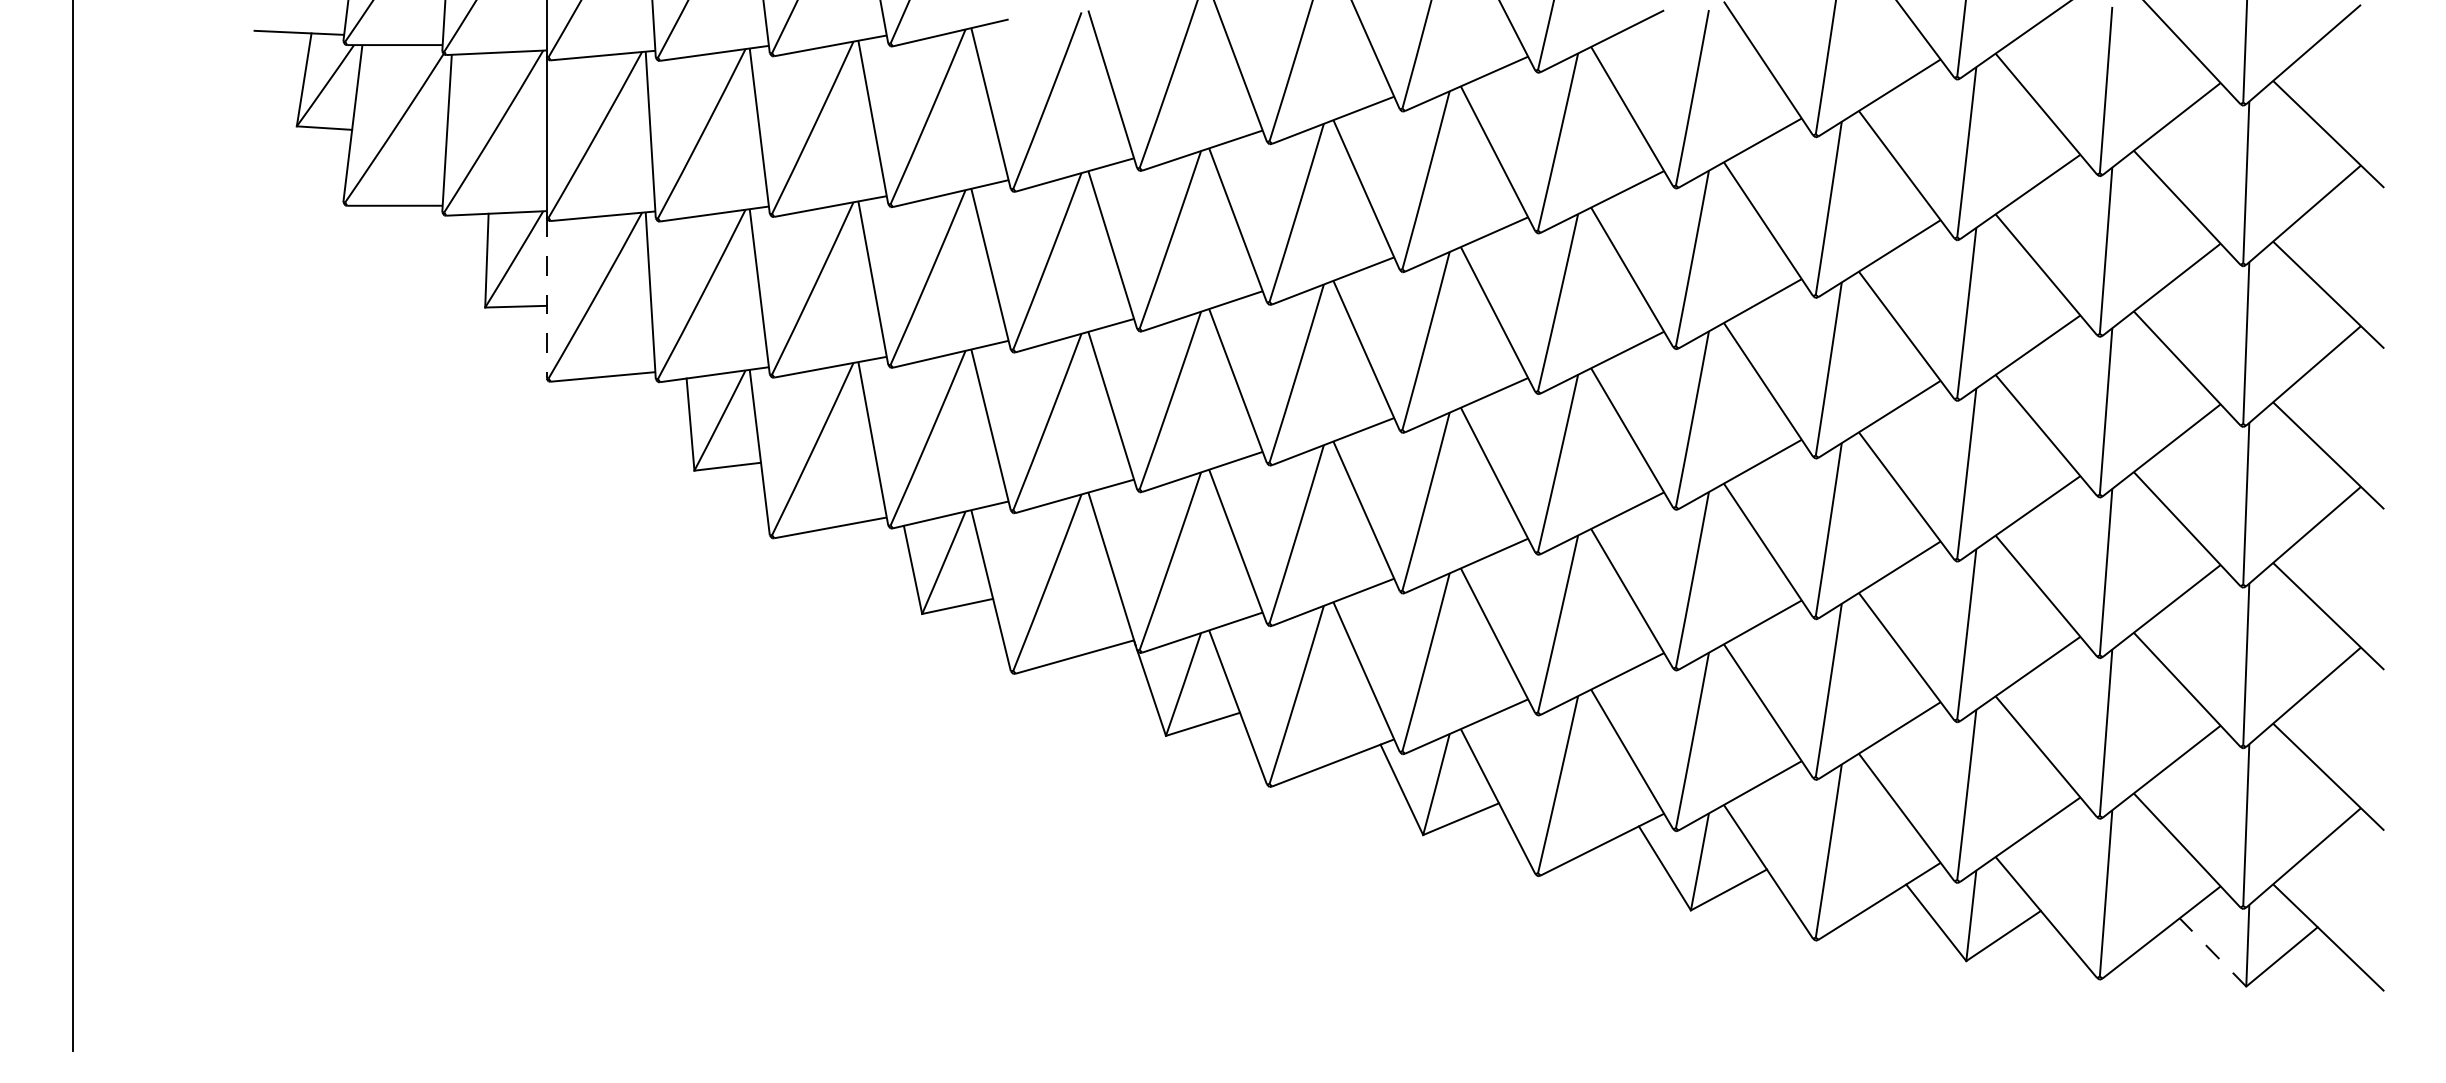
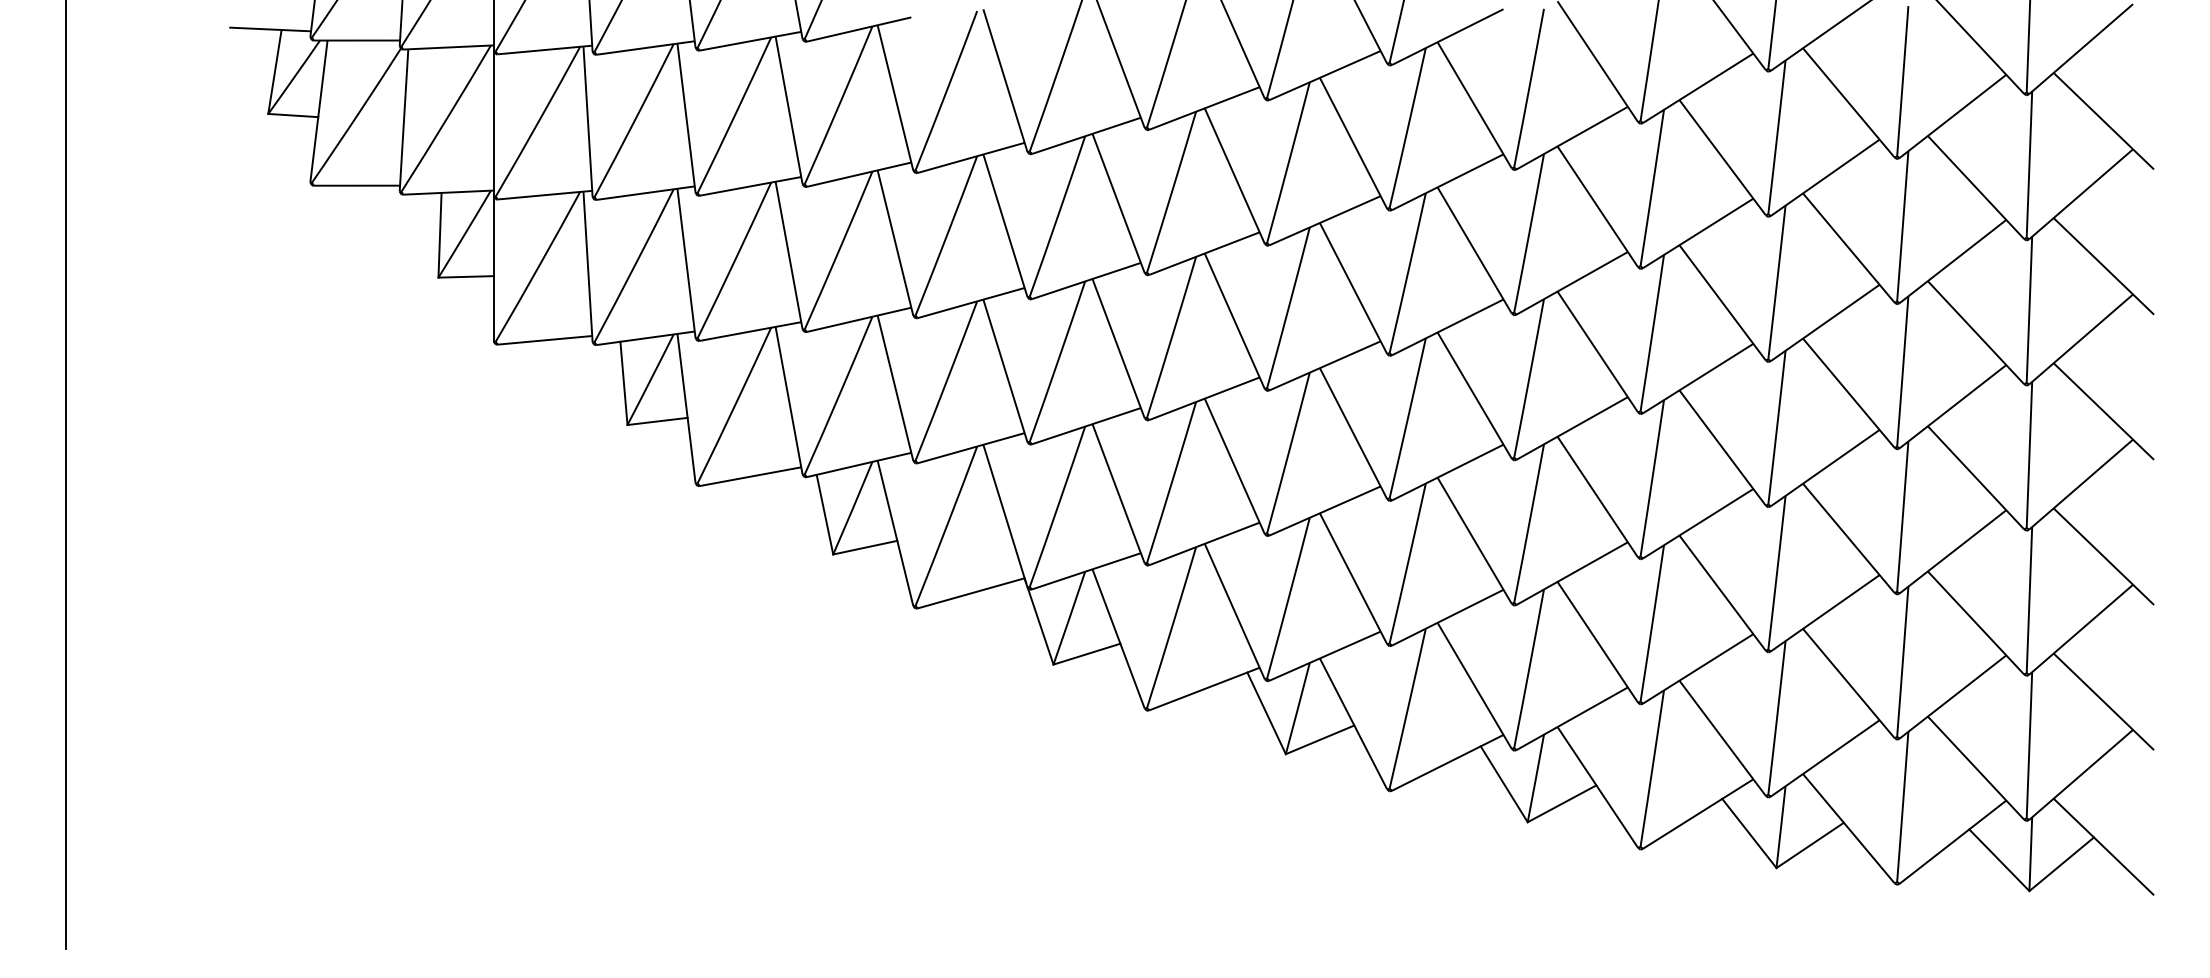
line: (546, 298) -> (493, 269), dashed -> solid
line: (2213, 952) -> (1999, 860), dashed -> solid

